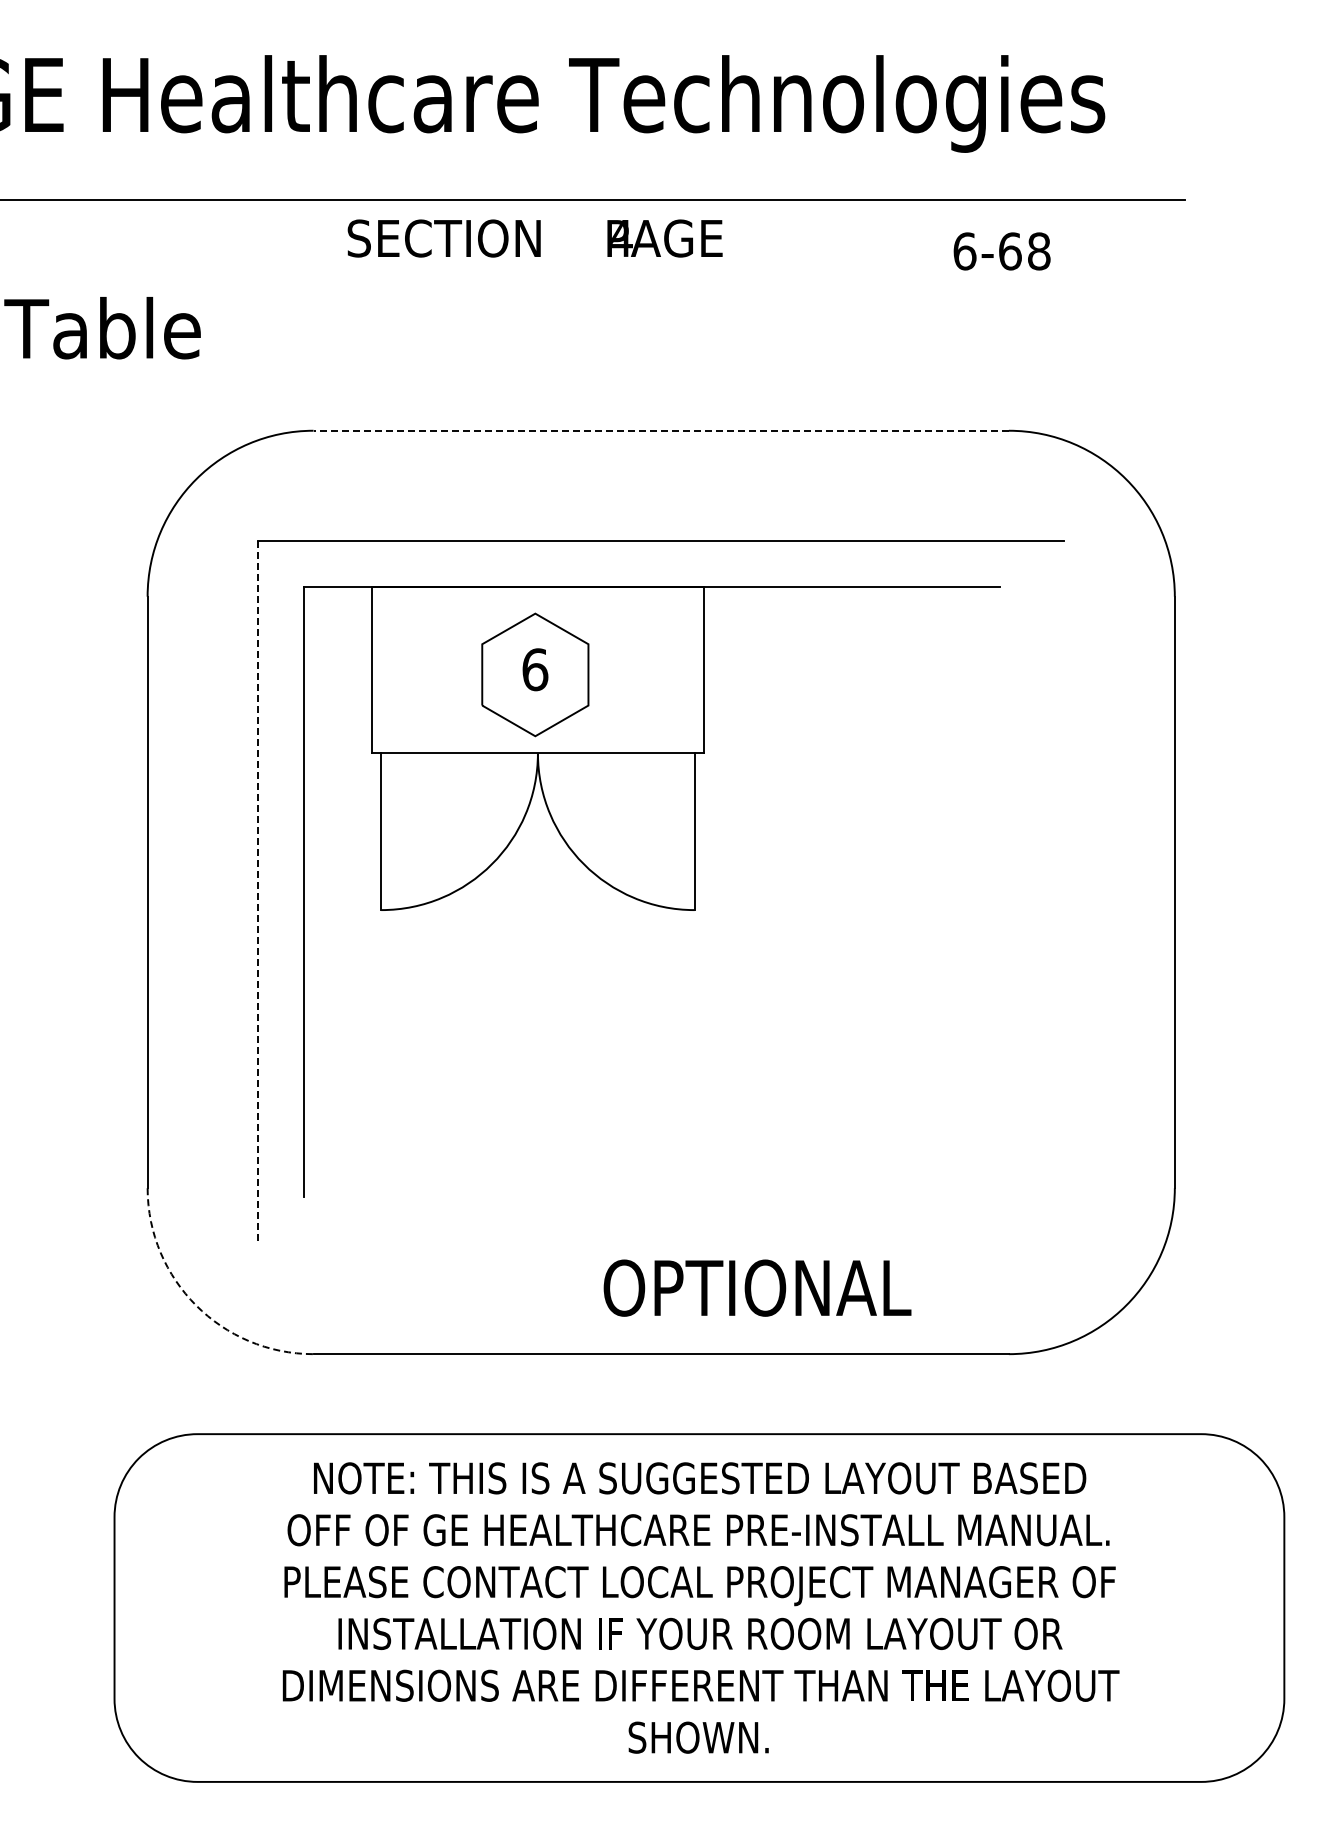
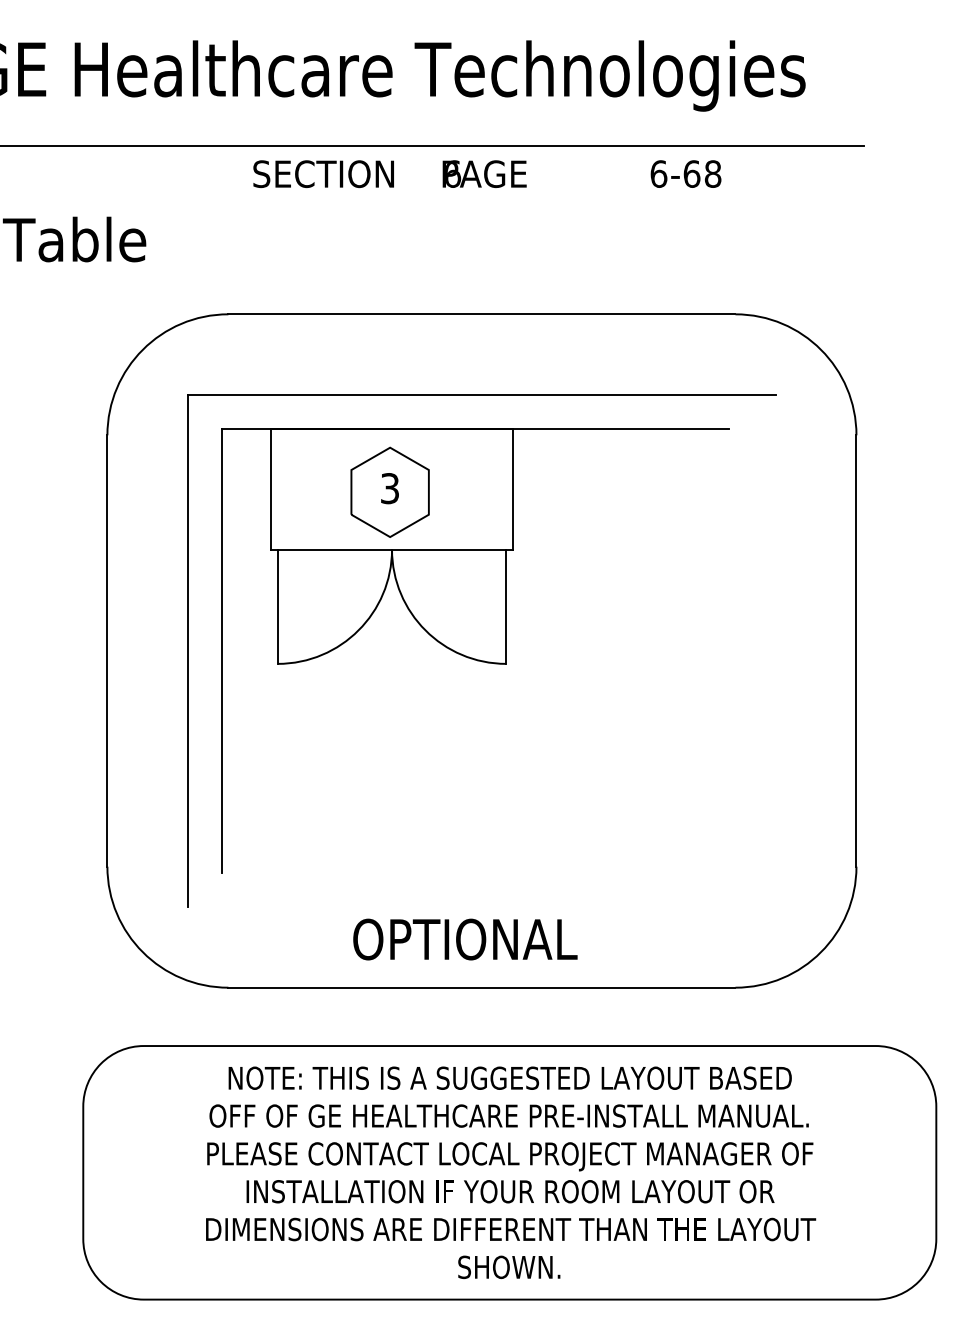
text: (622, 238) -> (453, 174), 4 -> 6
text: (1001, 251) -> (685, 174), moved
line: (661, 430) -> (482, 314), dashed -> solid
text: (535, 669) -> (390, 488), 6 -> 3
line: (258, 892) -> (188, 651), dashed -> solid
text: (757, 1287) -> (465, 939), moved
arc: (196, 1305) -> (143, 952), dashed -> solid

